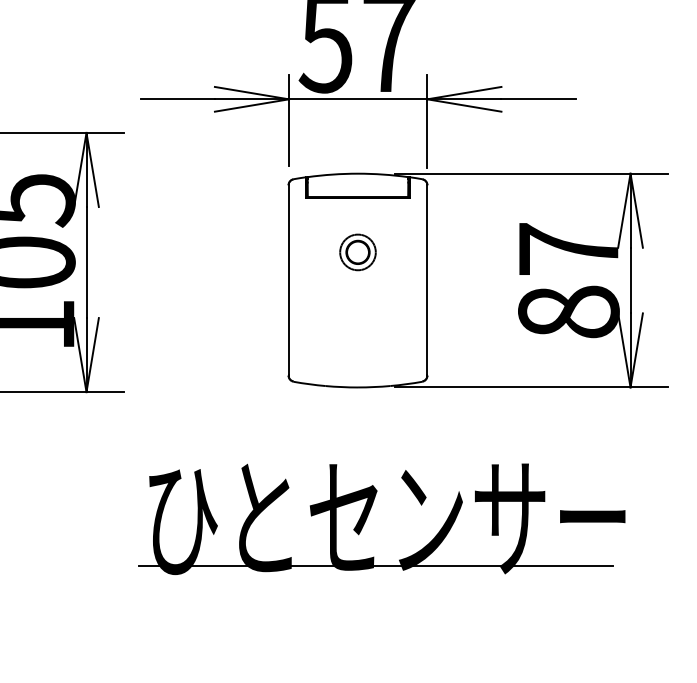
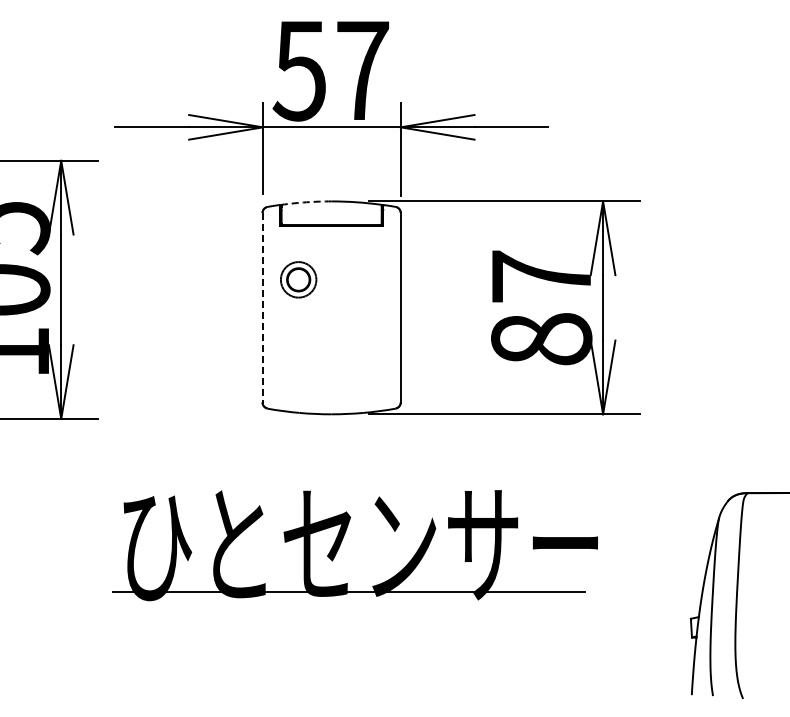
arc: (332, 174) -> (306, 202), solid -> dashed
part: (357, 252) -> (298, 279), moved
line: (288, 280) -> (262, 307), solid -> dashed

